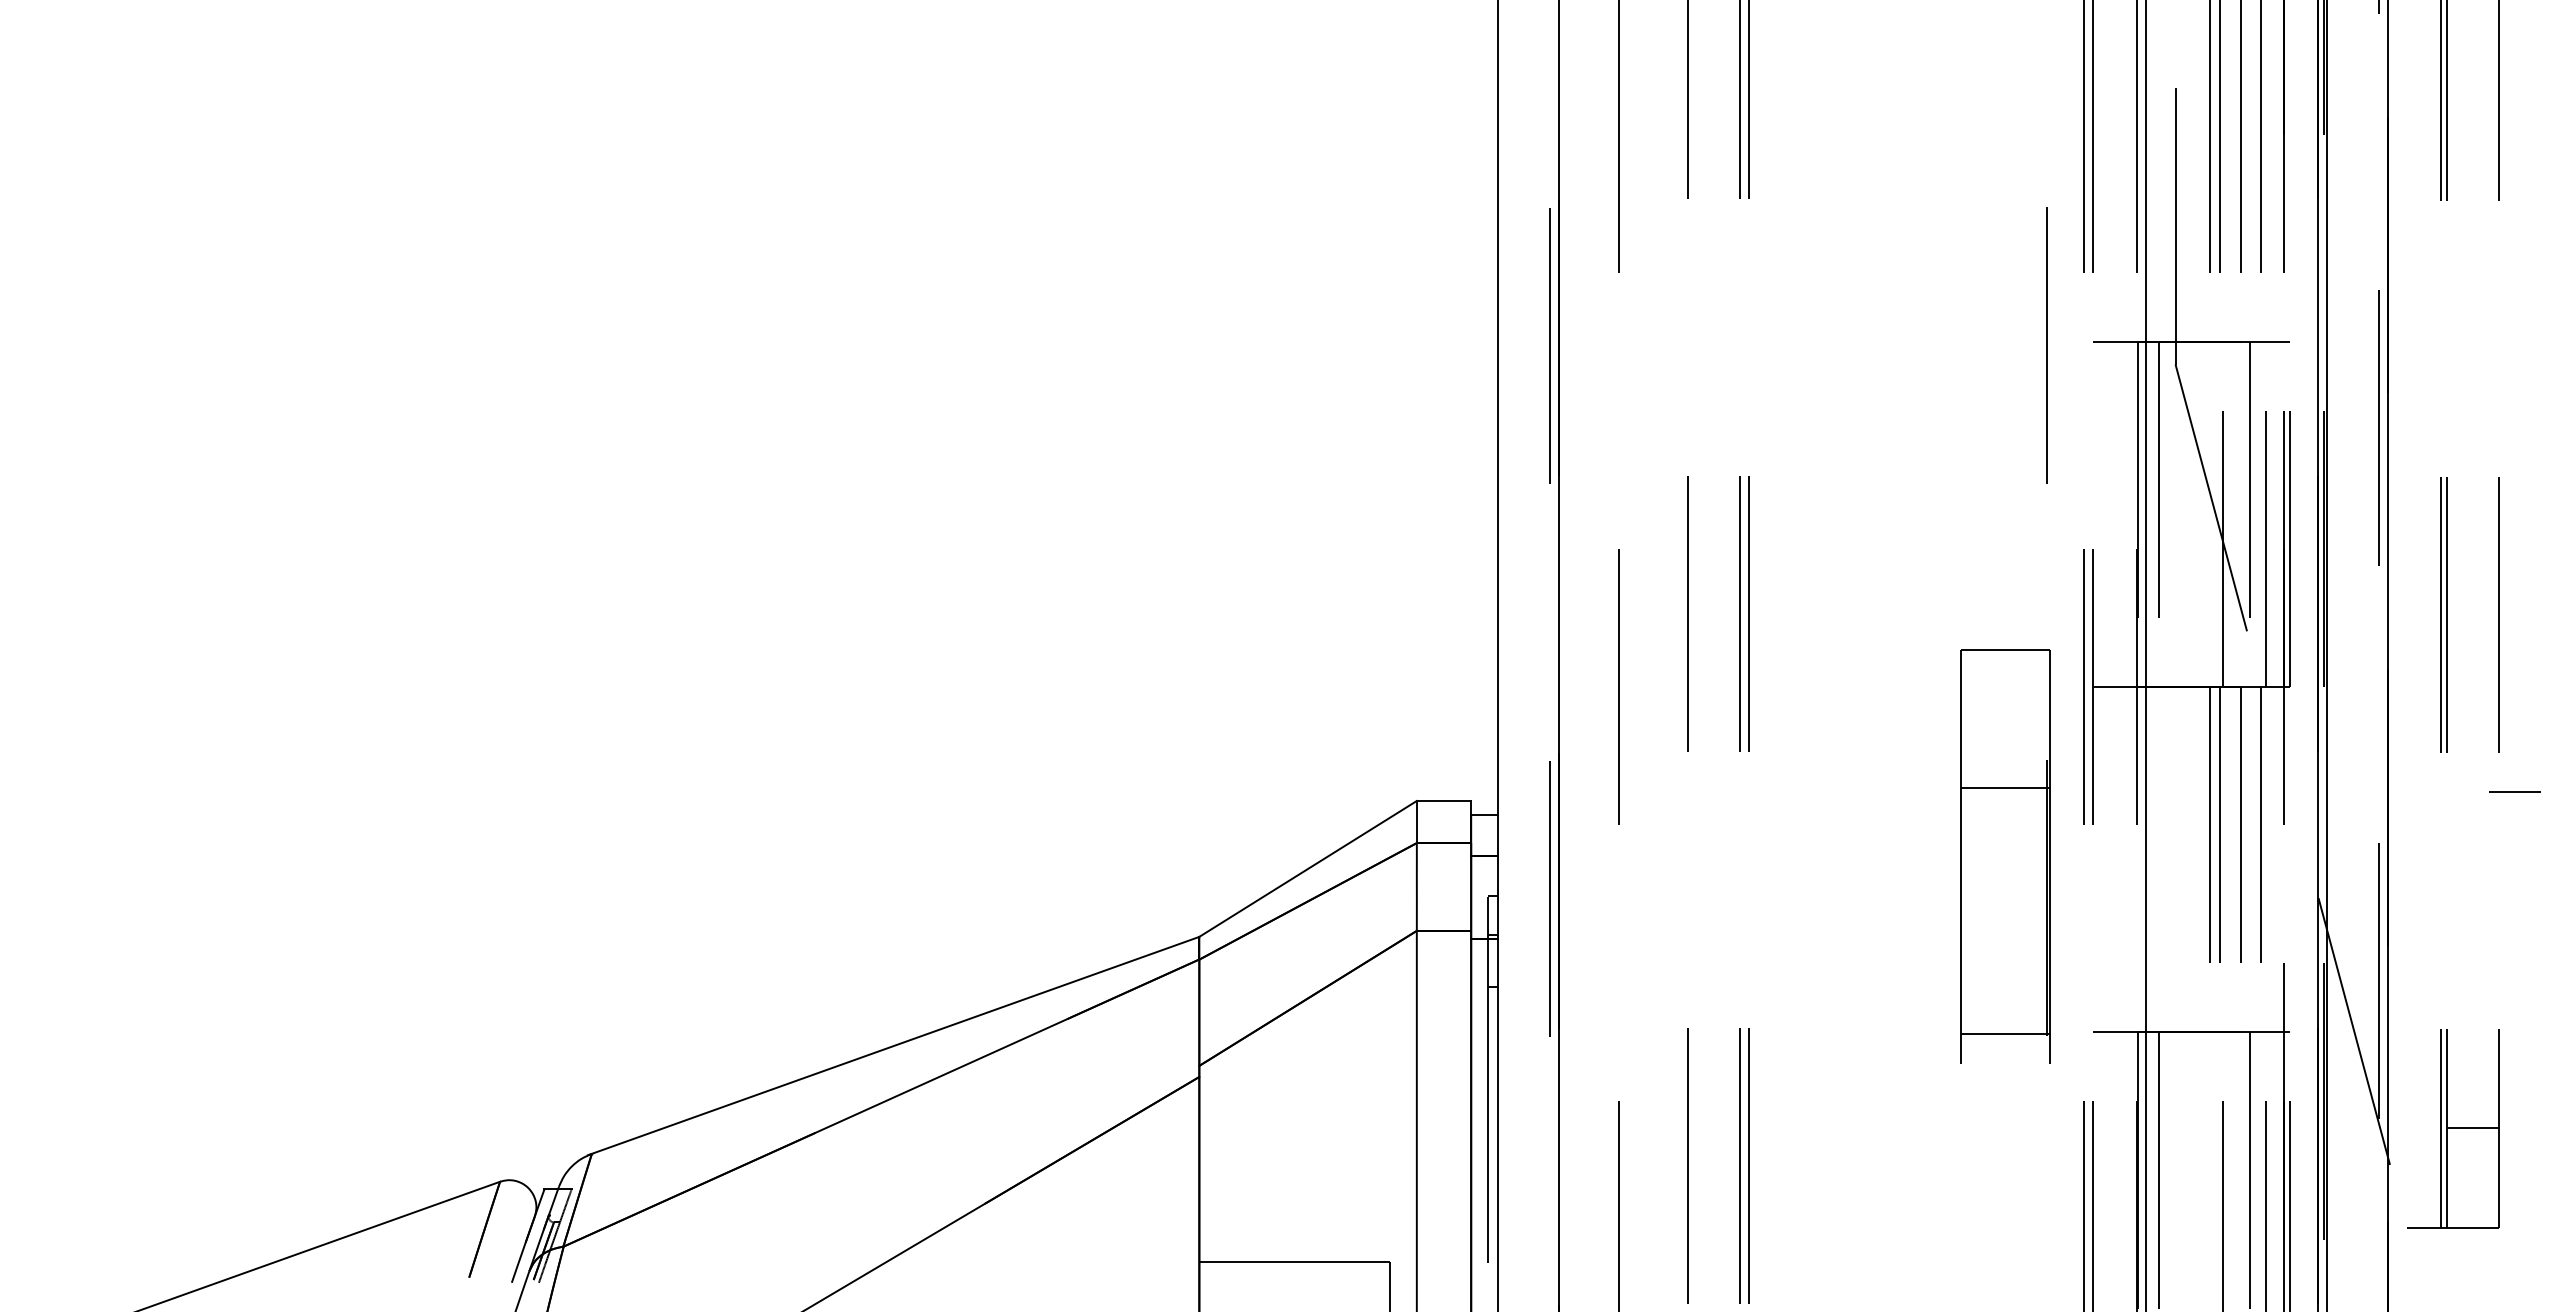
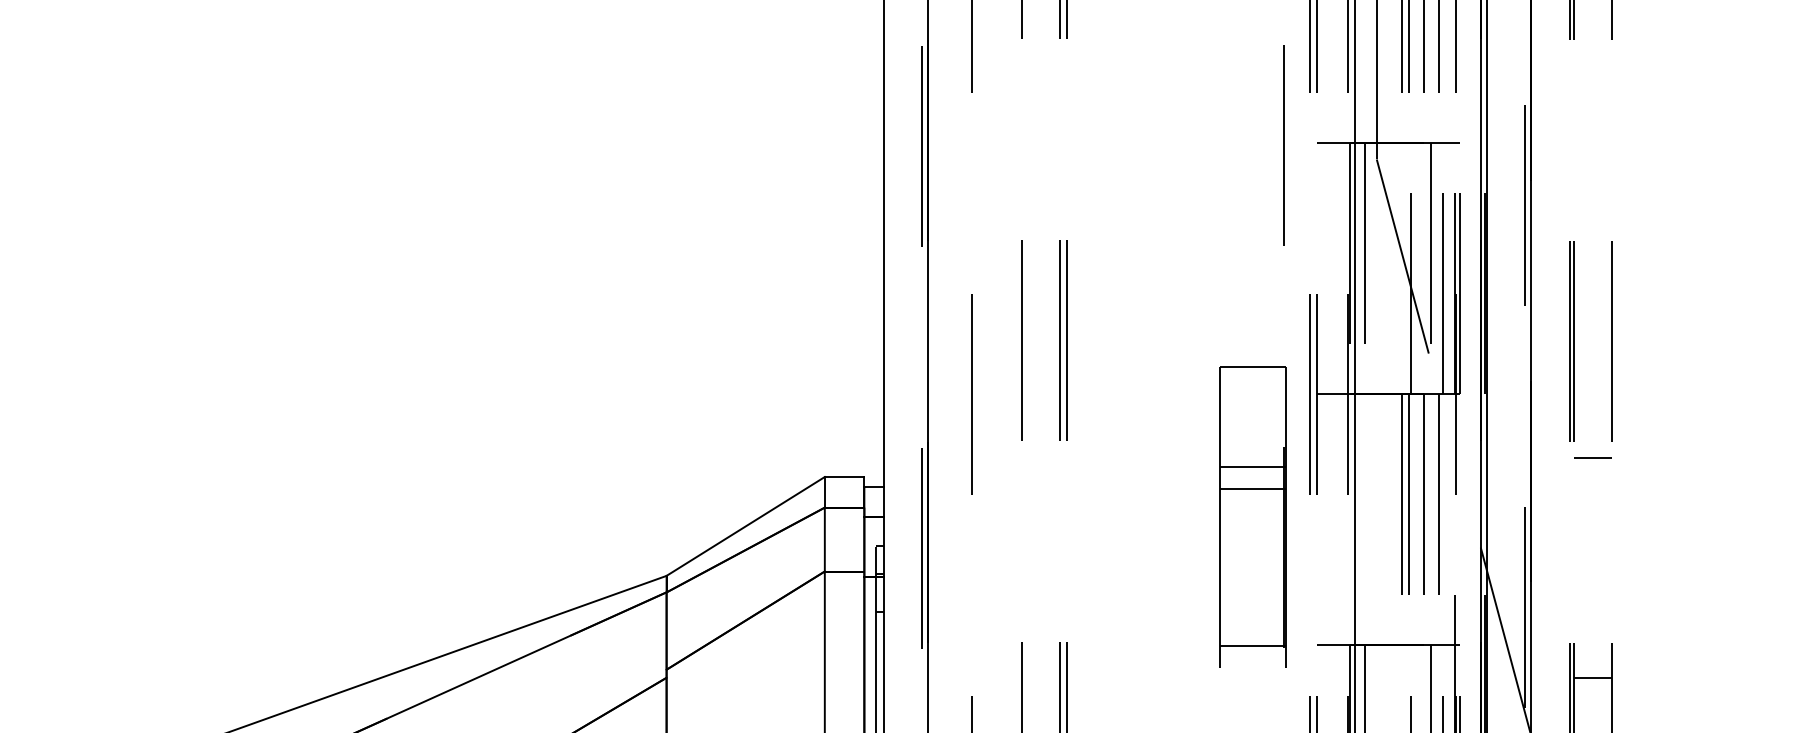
line: (2514, 791) -> (1592, 457), moved
line: (2005, 818) -> (1253, 489), added
line: (2472, 1127) -> (1592, 677), moved

